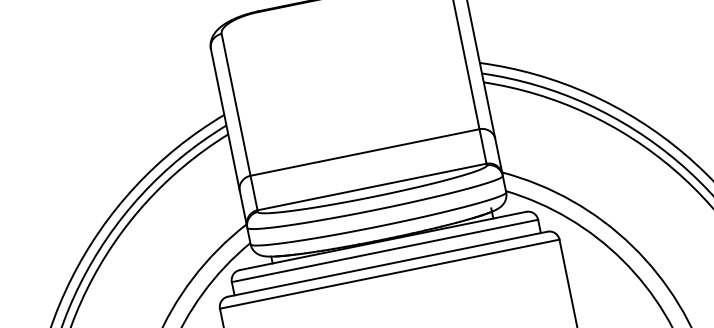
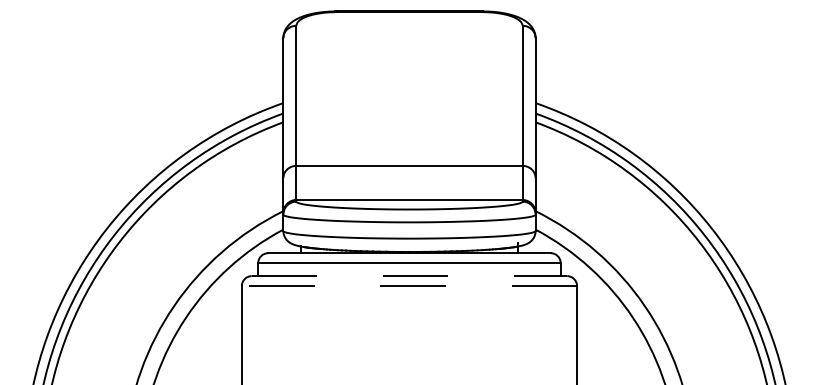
line: (387, 264) -> (409, 276), solid -> dashed
line: (389, 273) -> (409, 285), solid -> dashed

